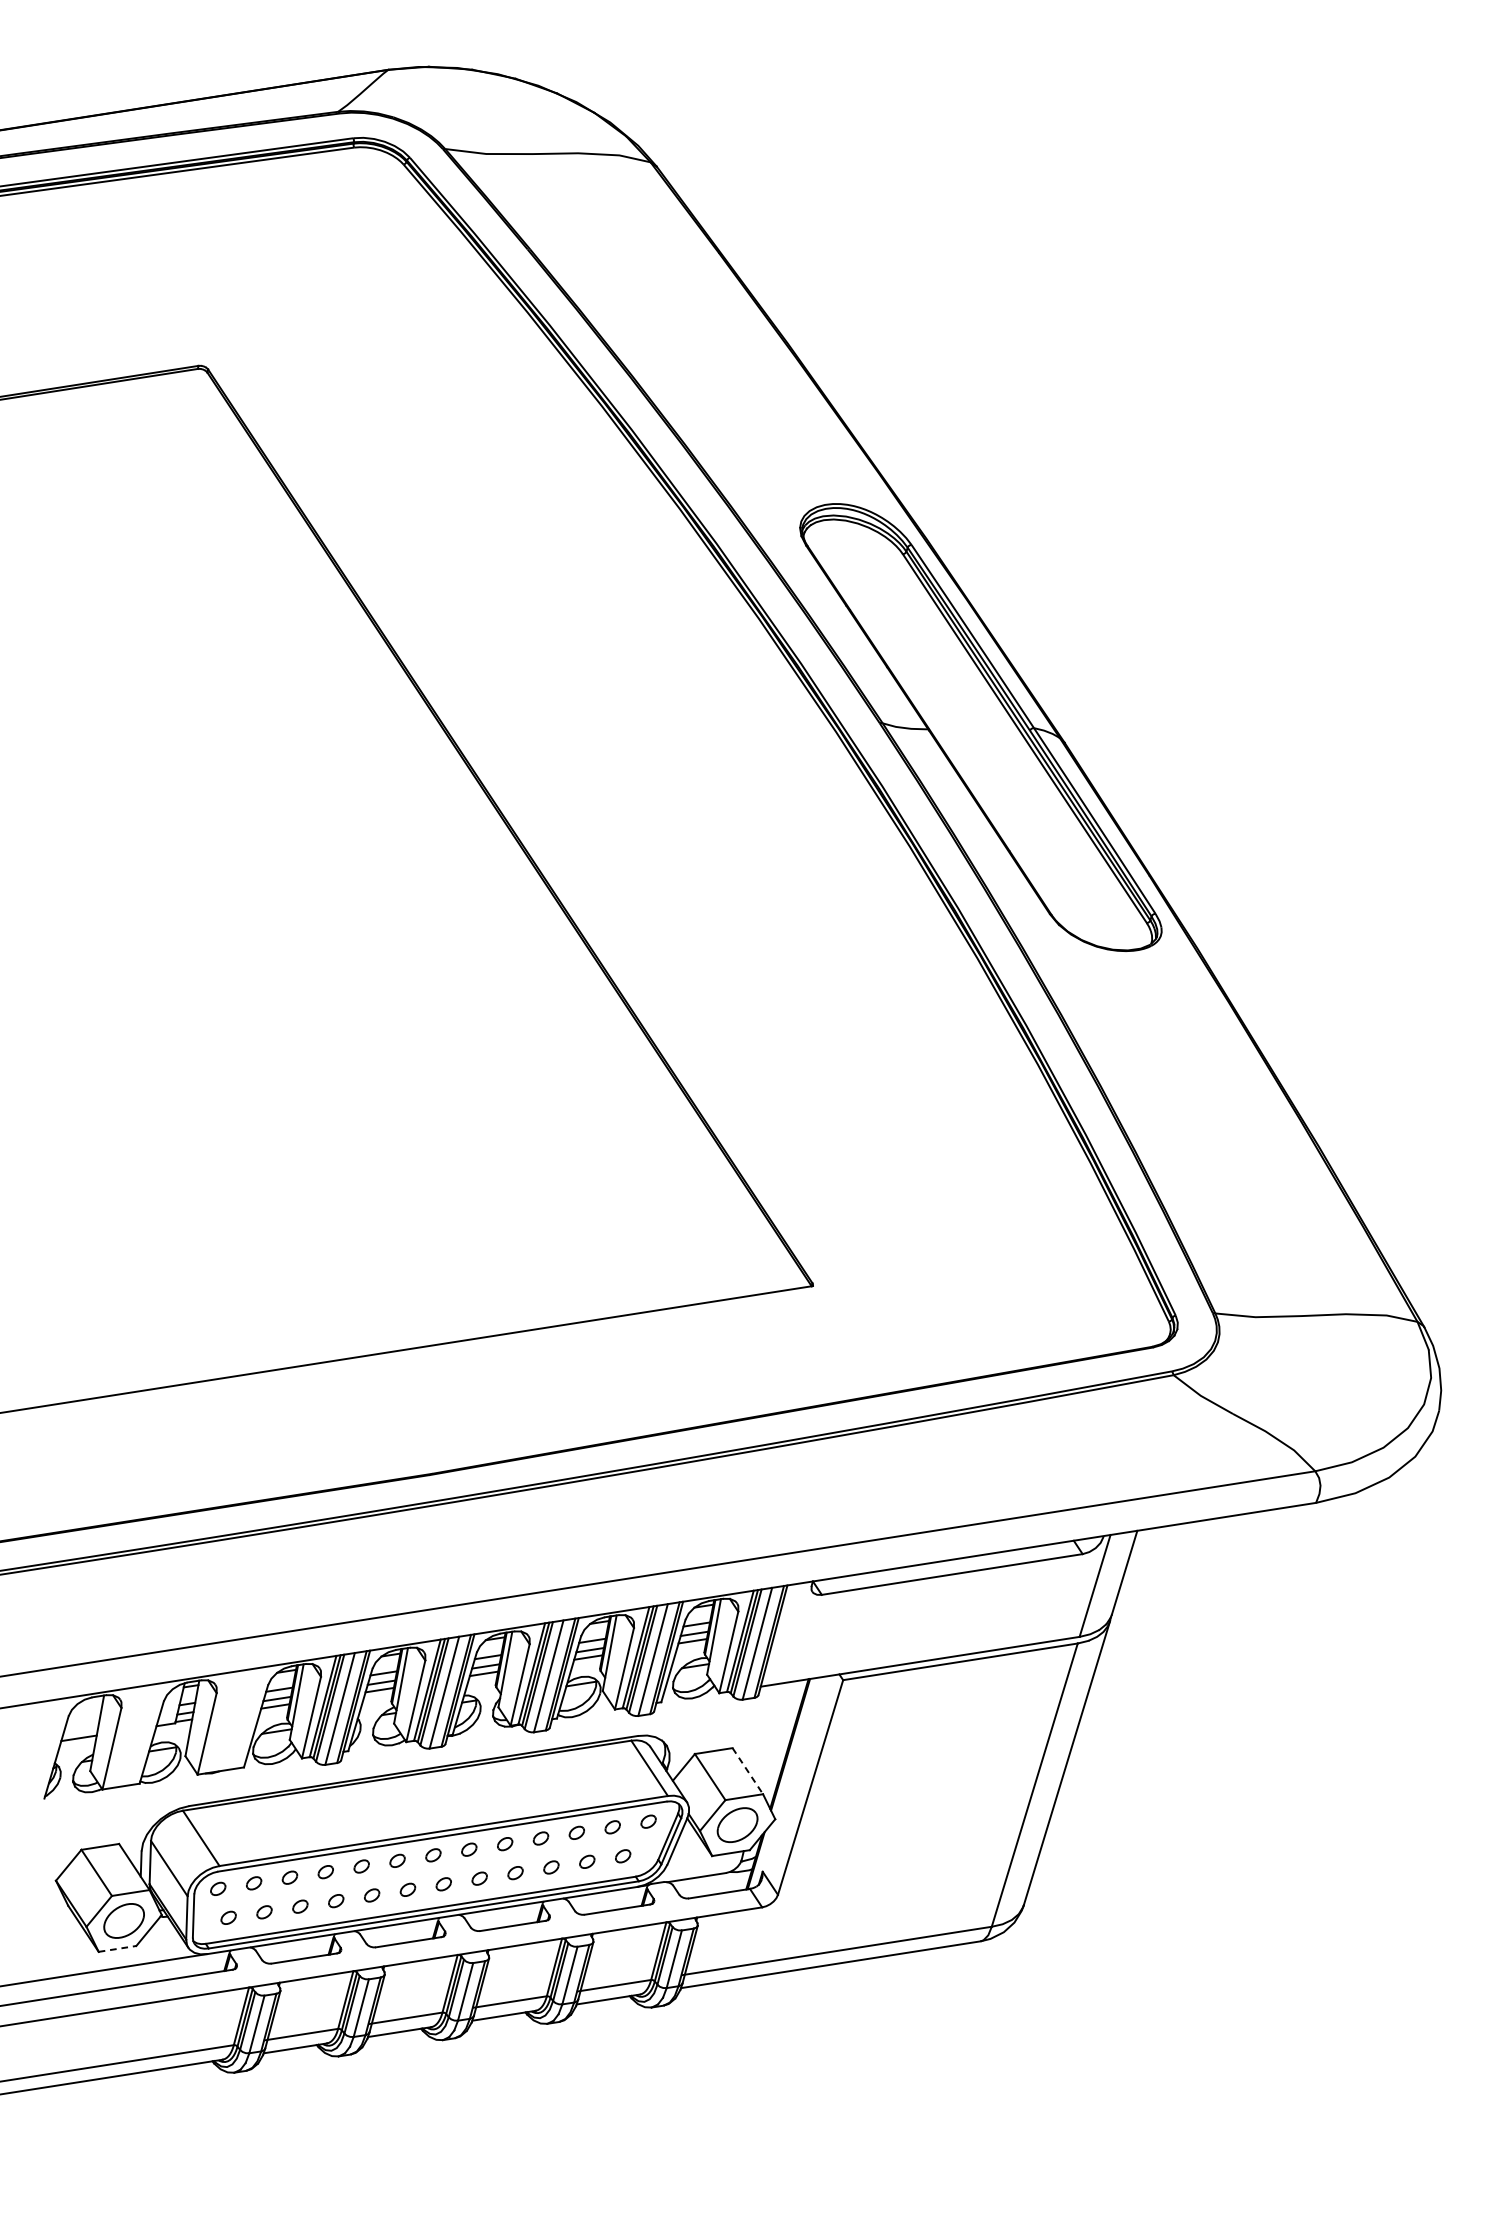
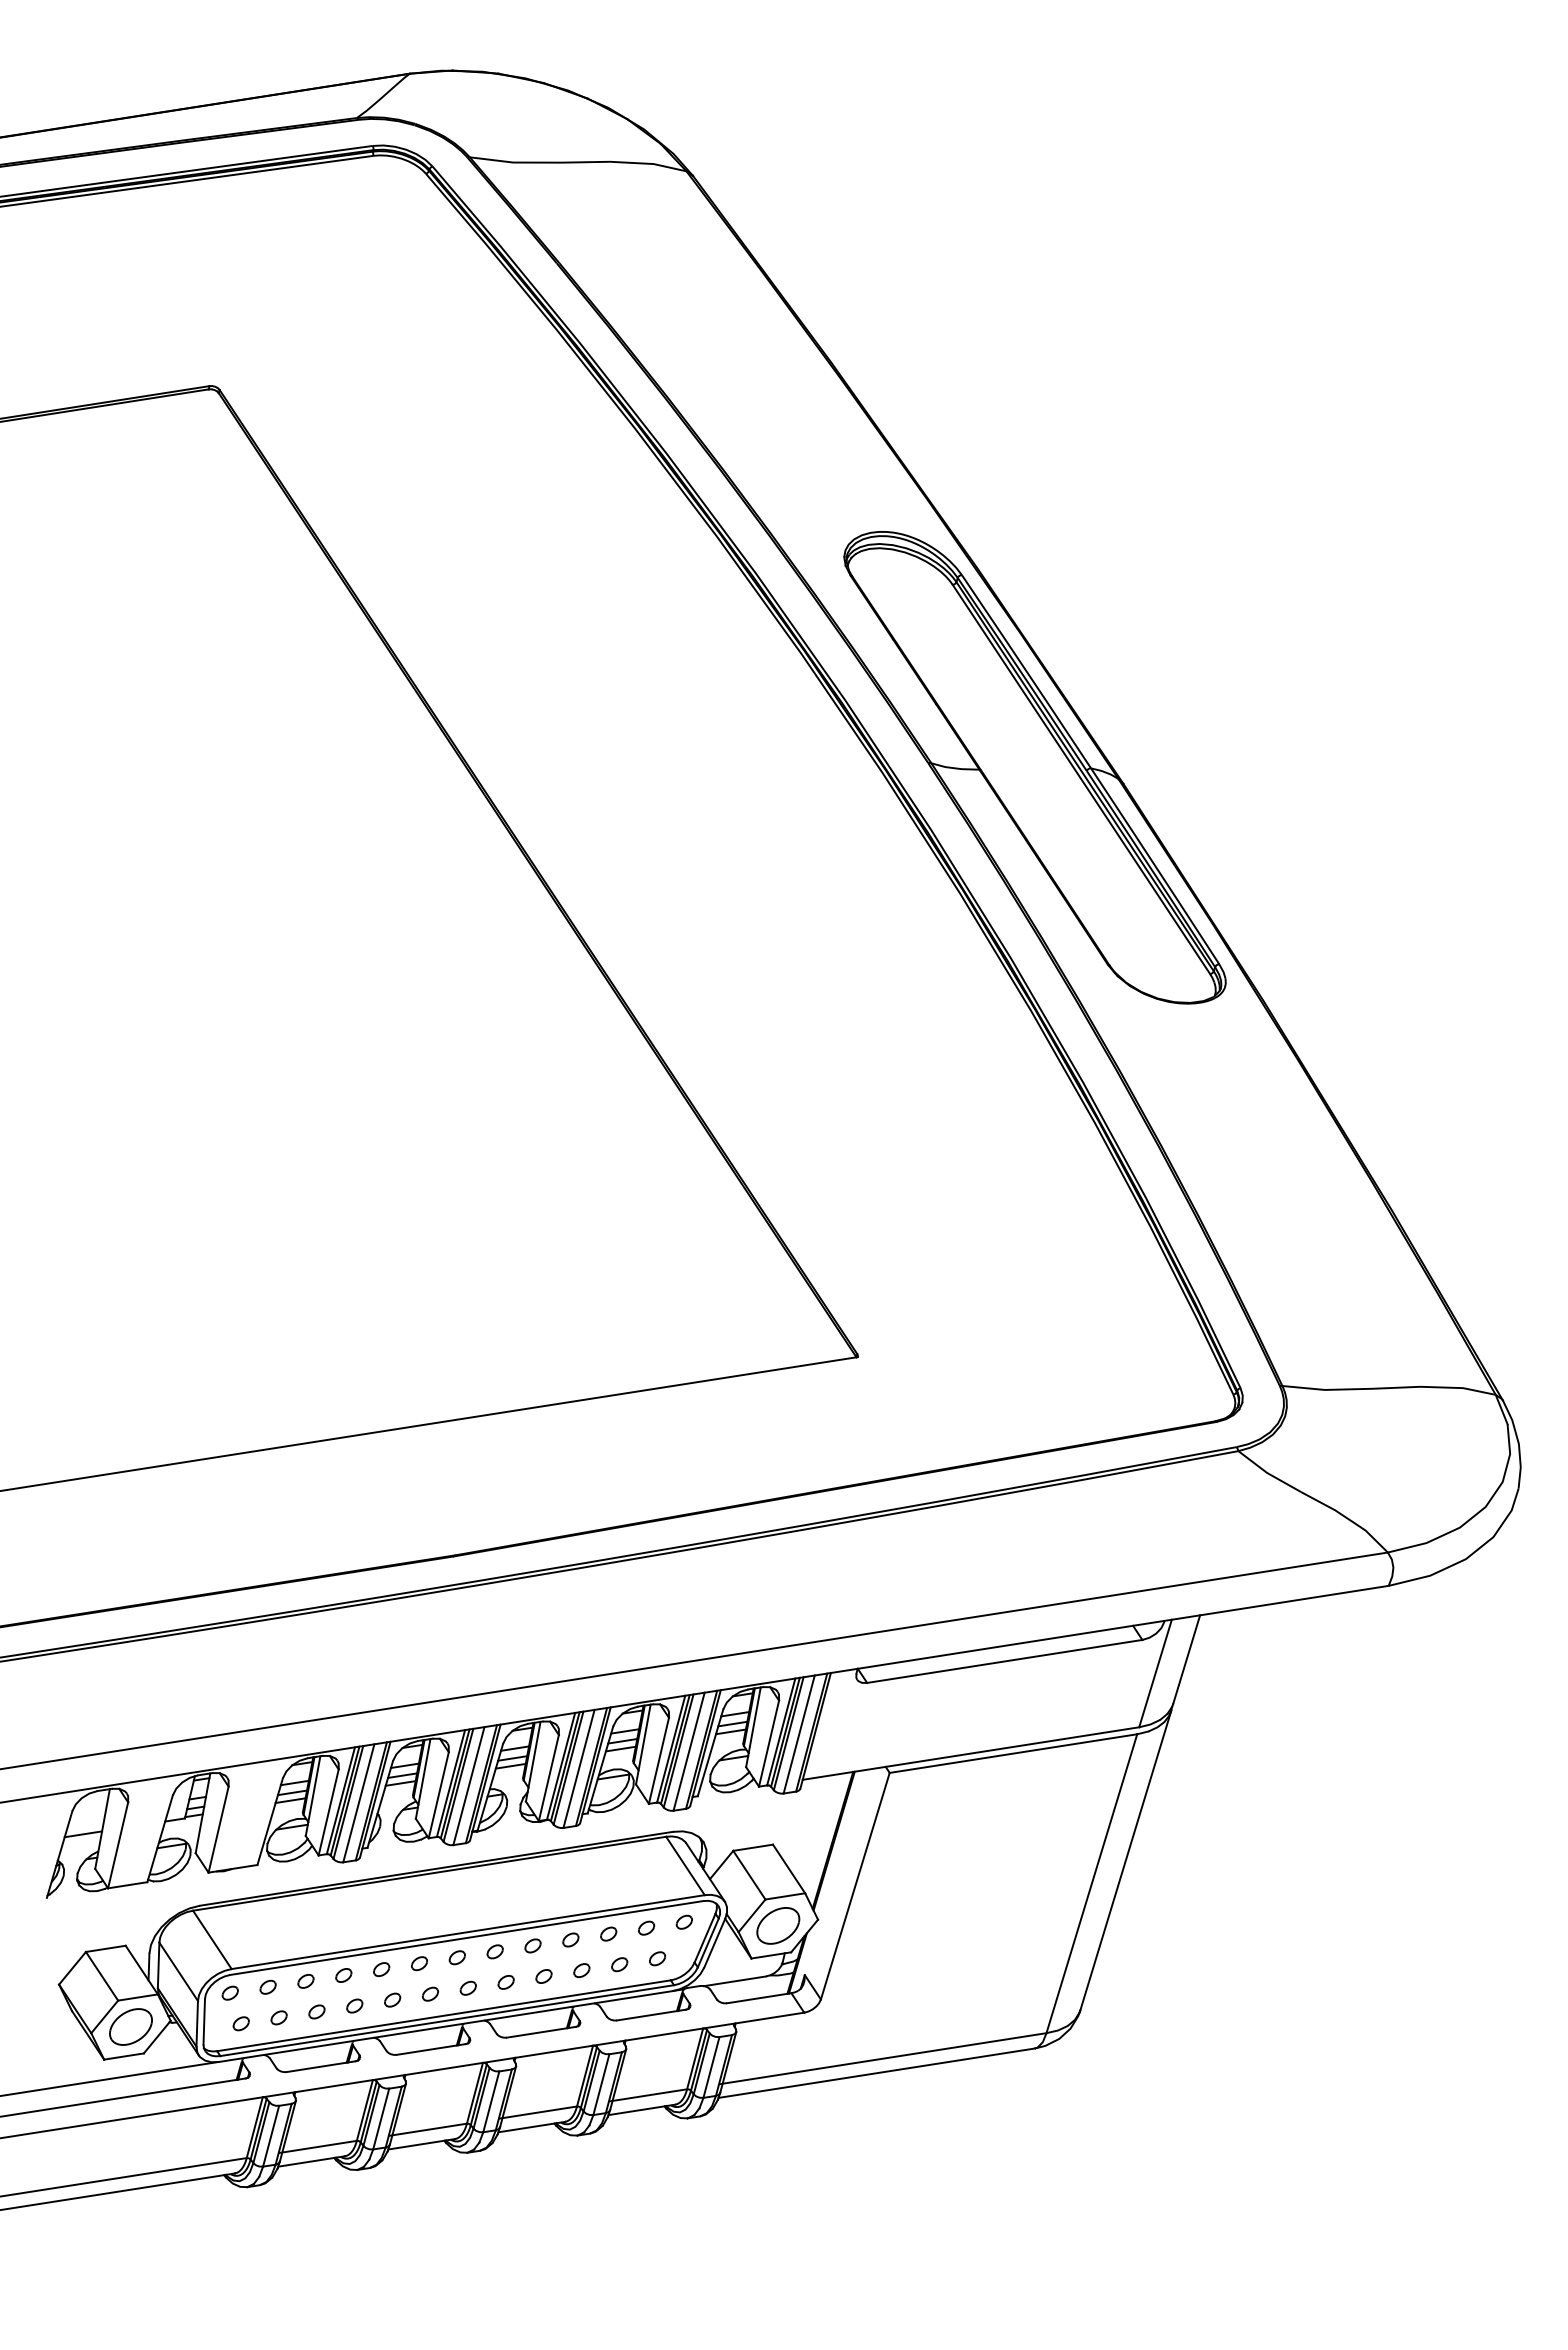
line: (748, 1771) -> (789, 1869), dashed -> solid
line: (117, 1948) -> (124, 2056), dashed -> solid

